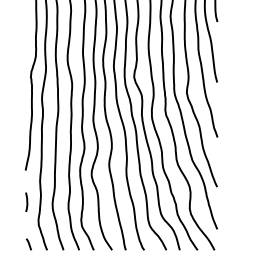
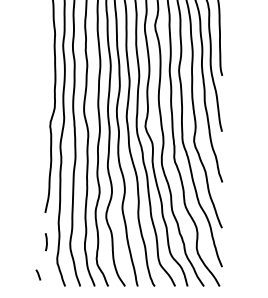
line: (29, 243) -> (38, 274), moved

